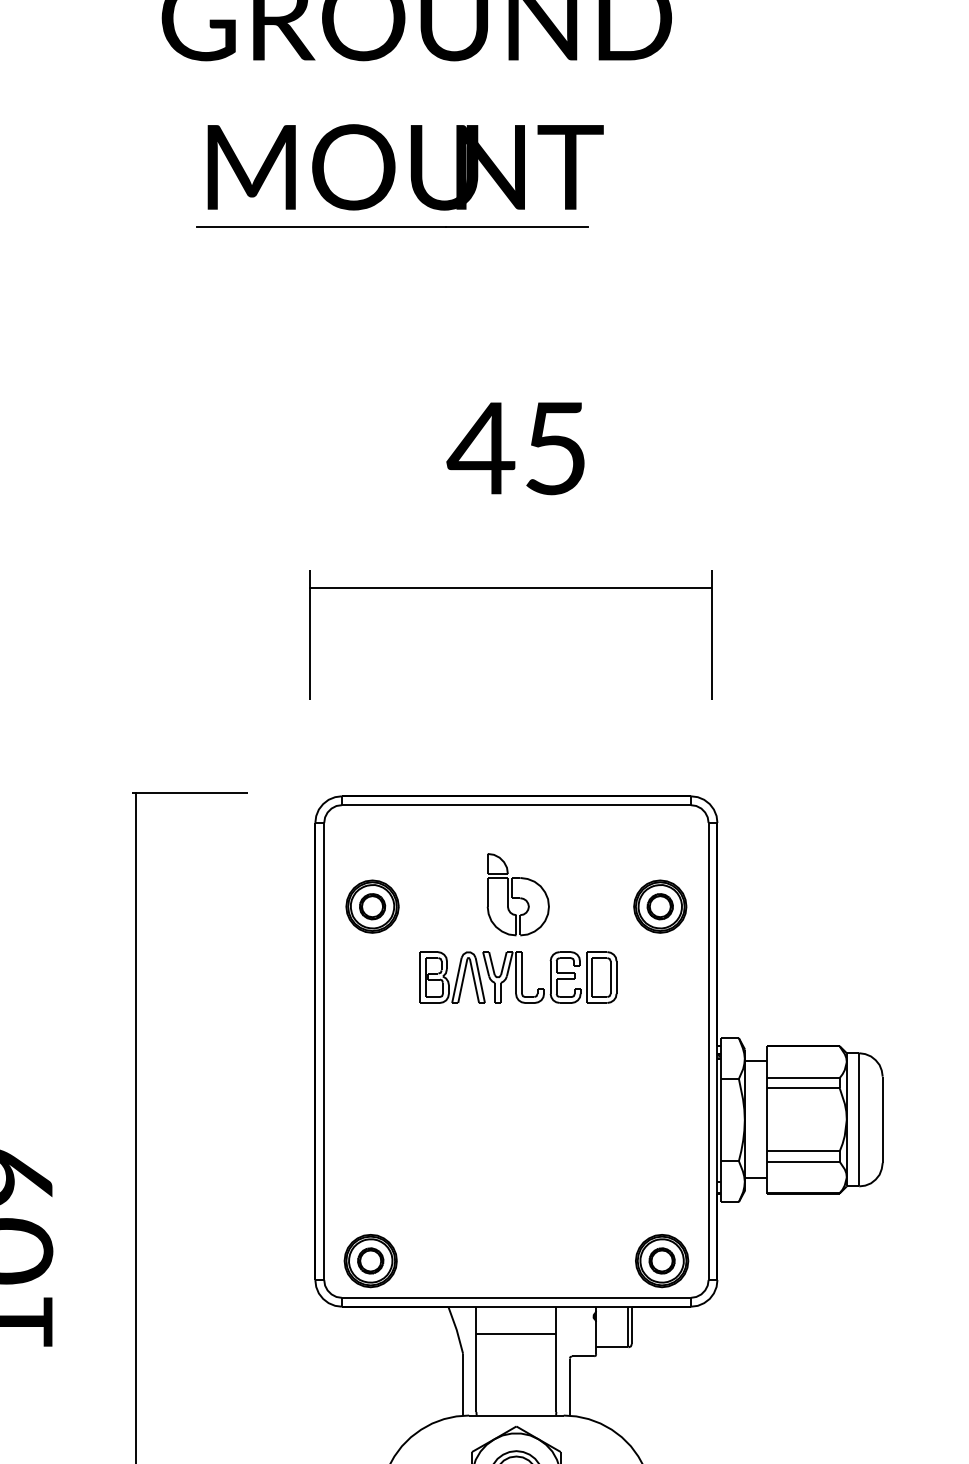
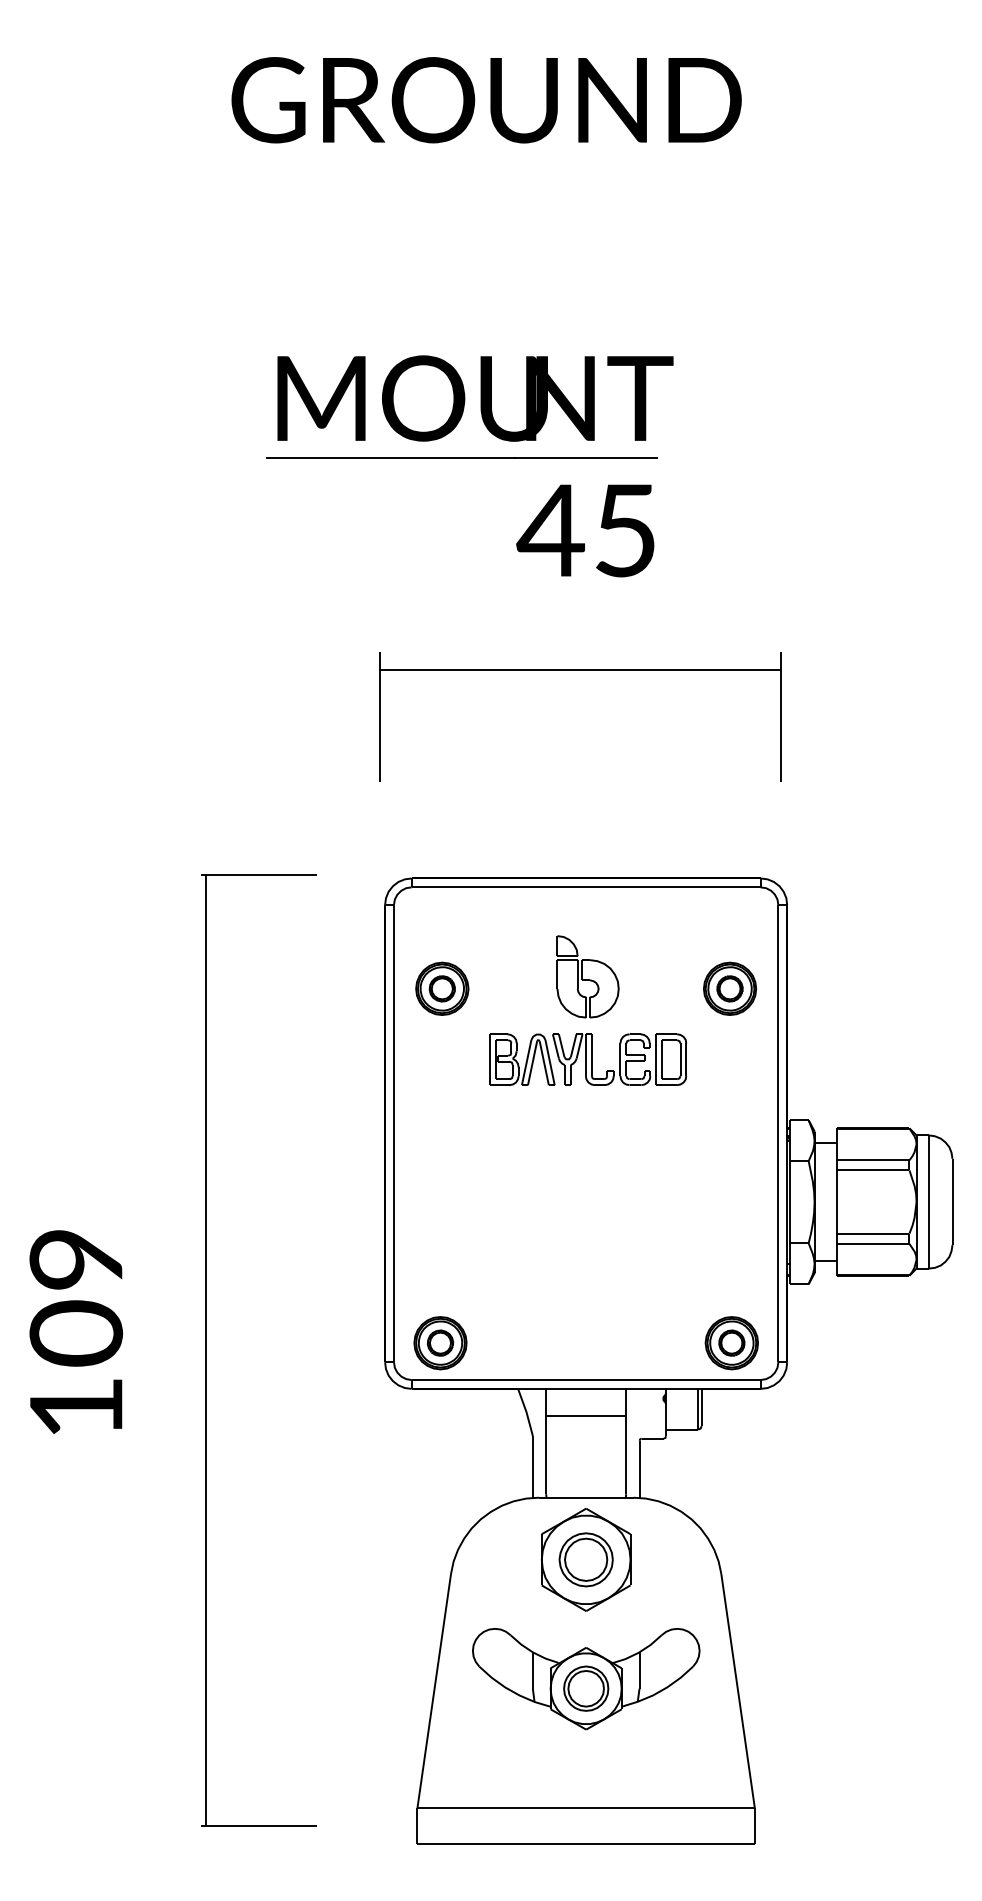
part: (399, 175) -> (469, 406), moved

